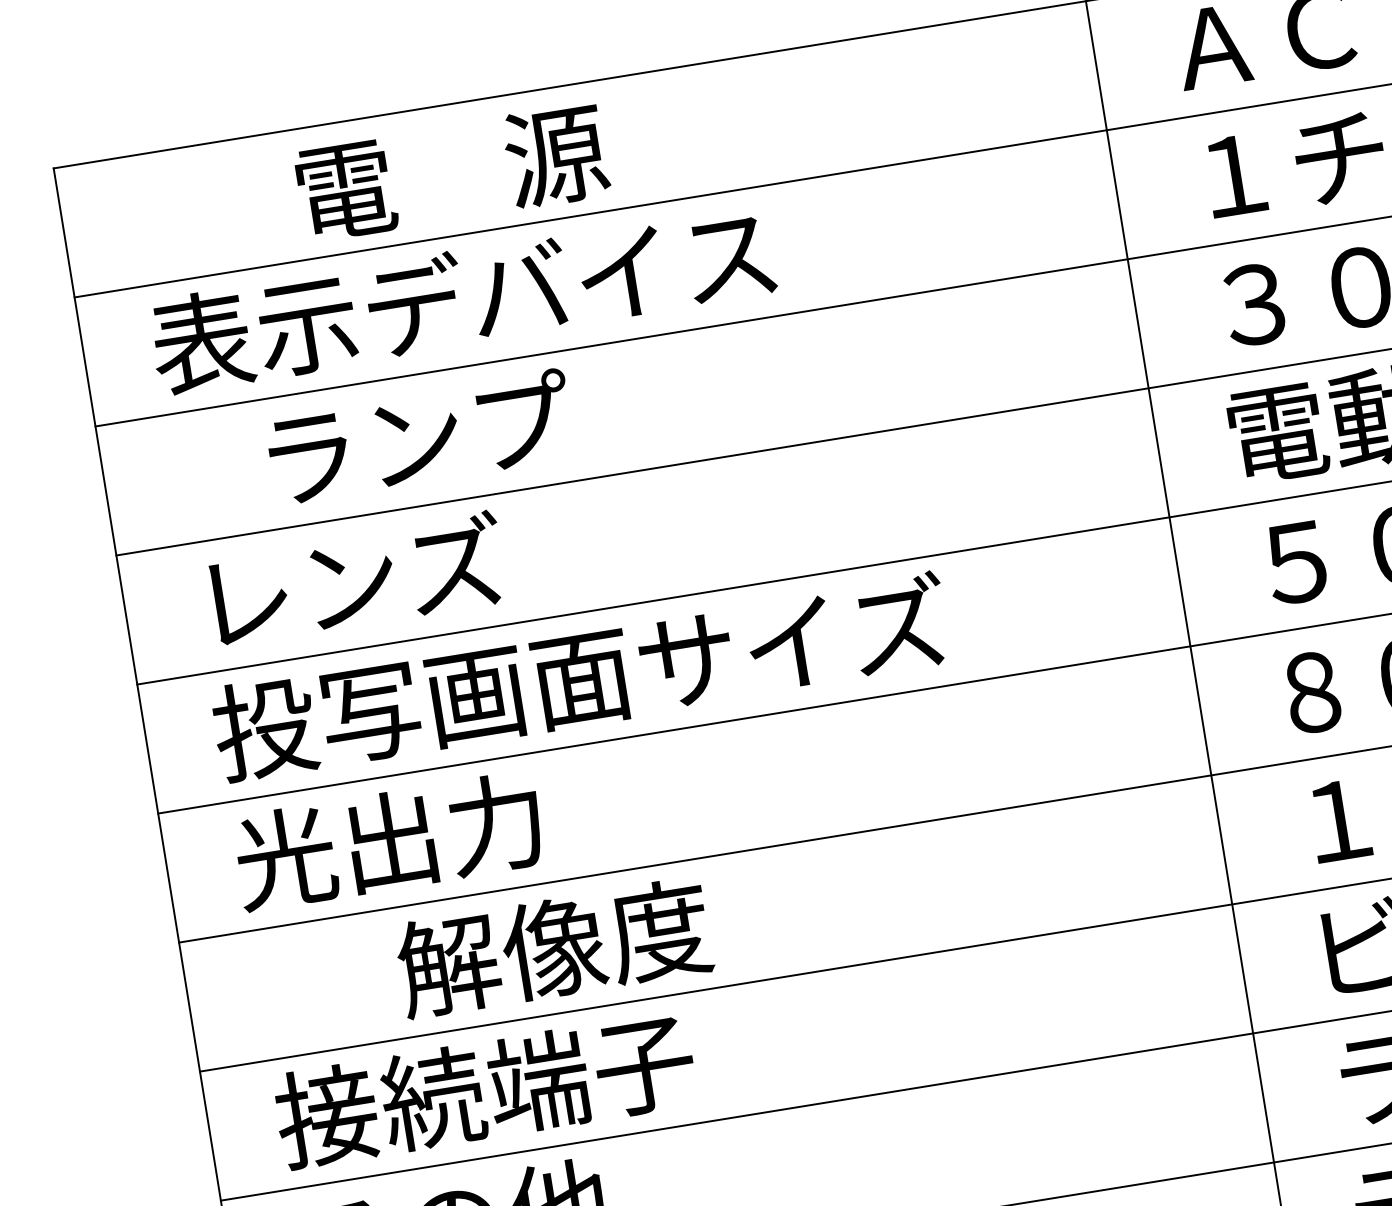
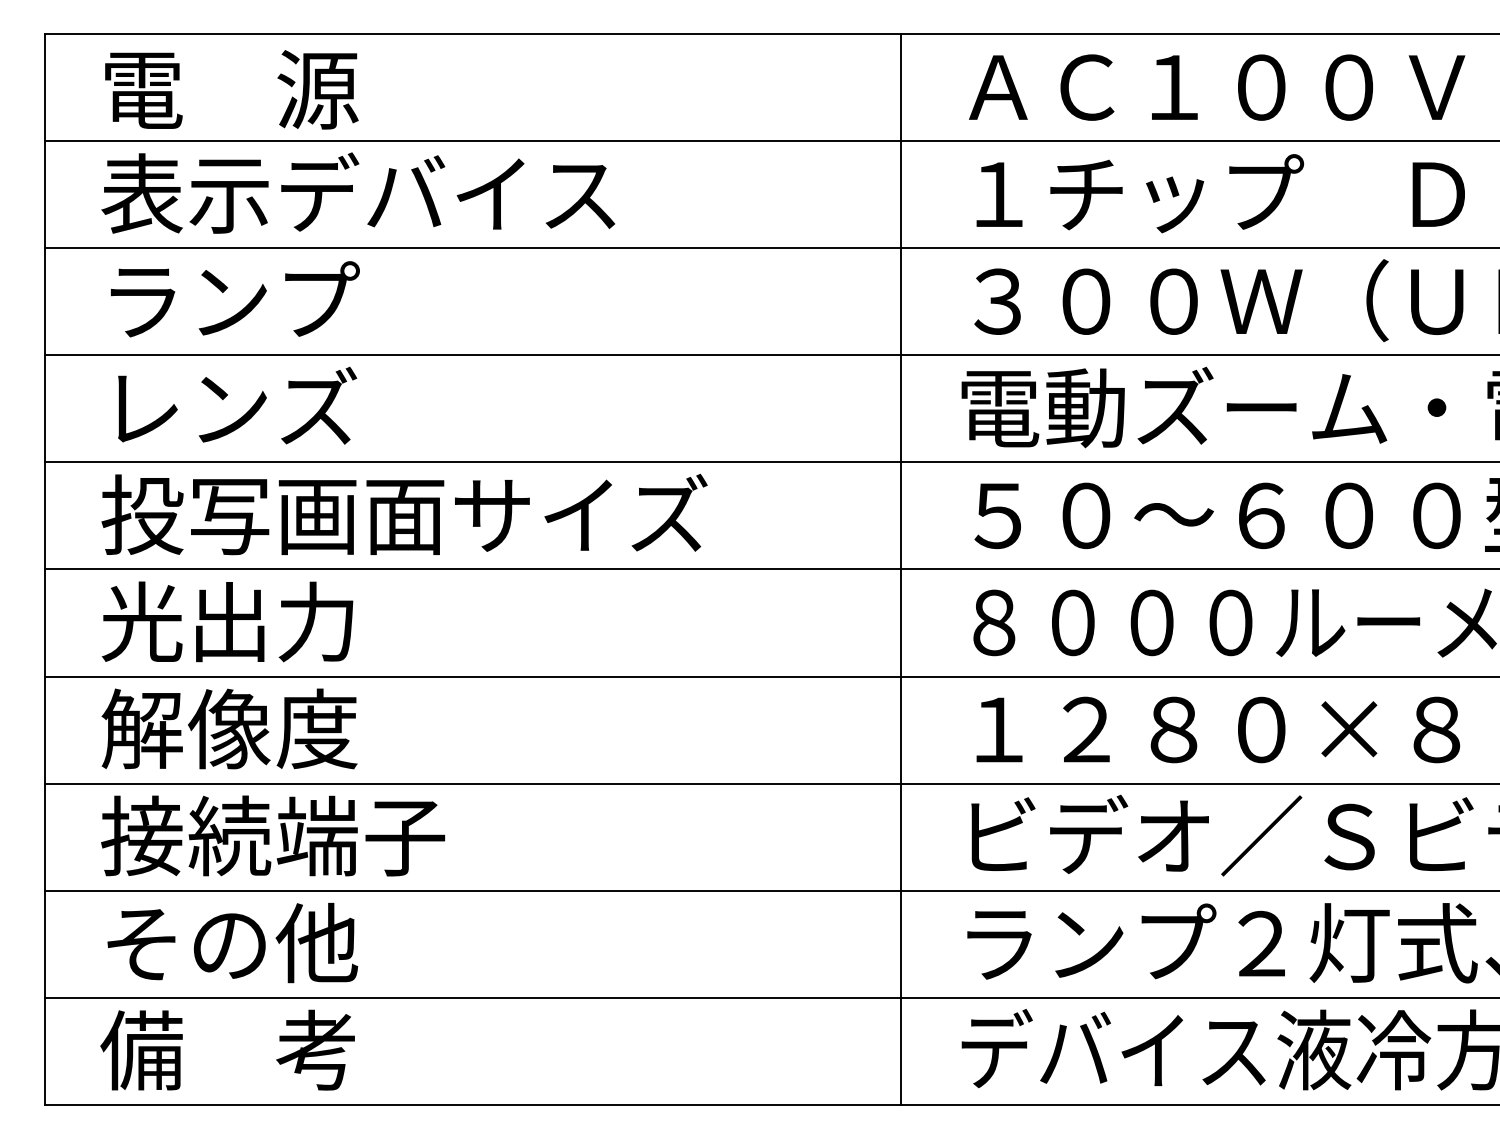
text: (451, 172) -> (231, 89), moved
text: (420, 437) -> (235, 299), moved
text: (554, 947) -> (229, 728), moved

